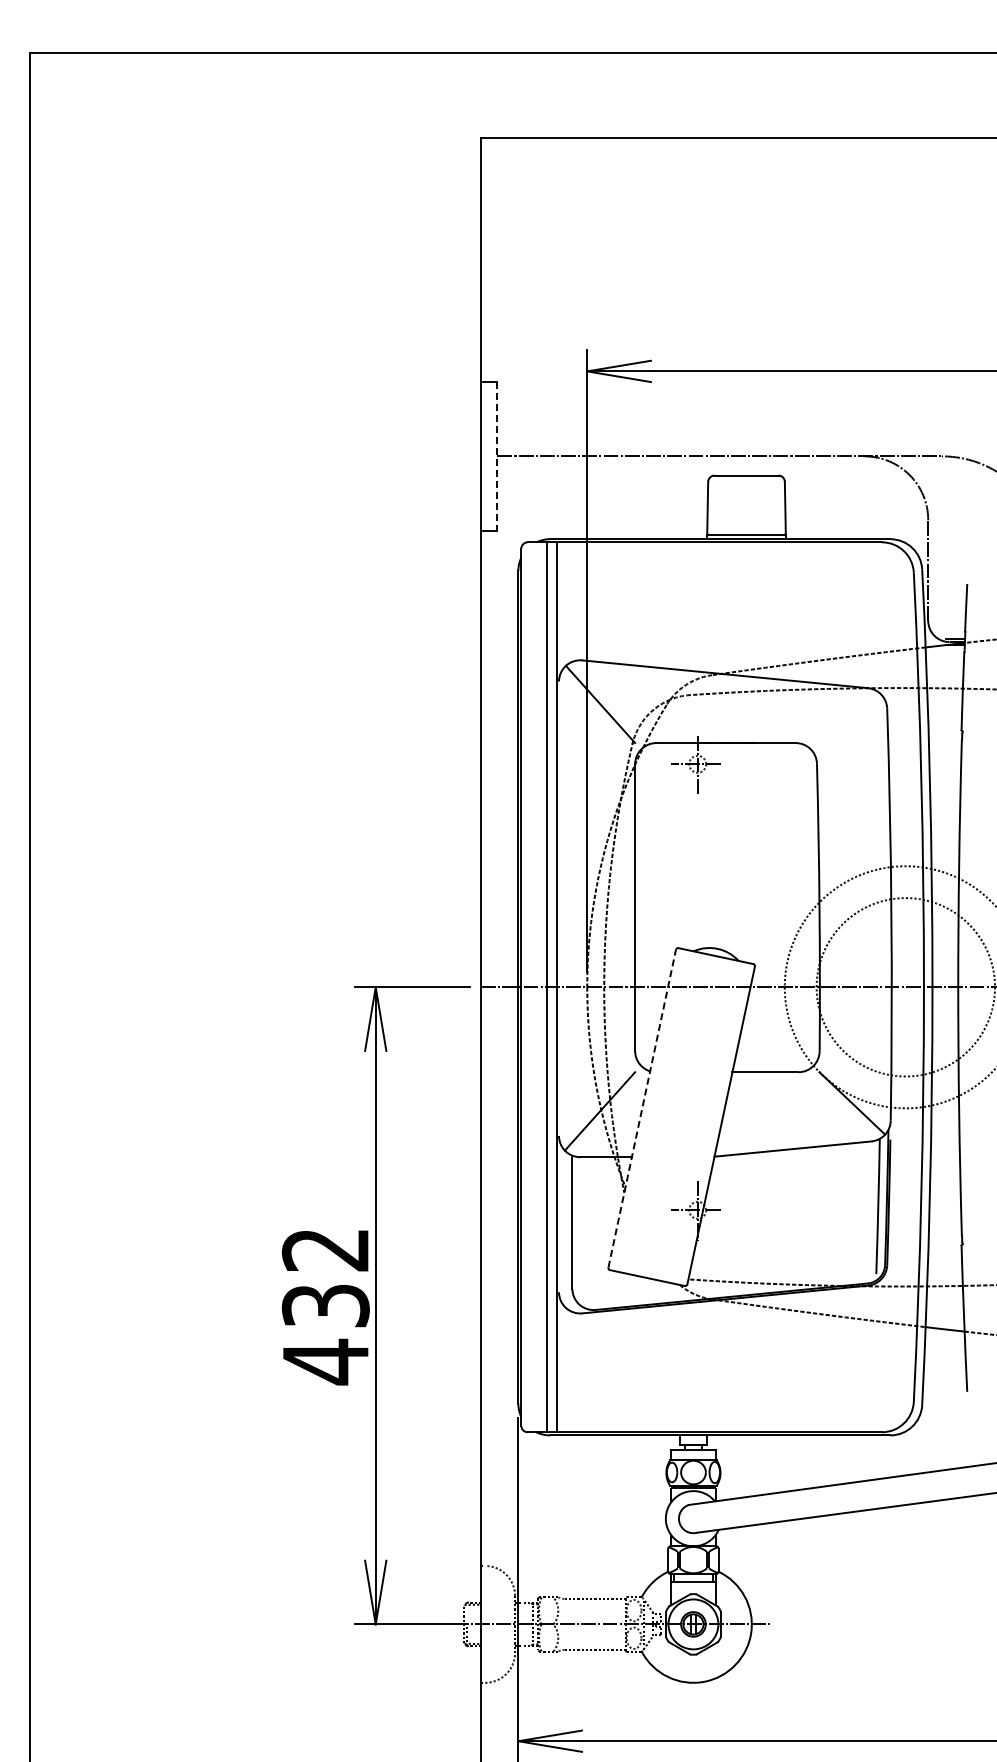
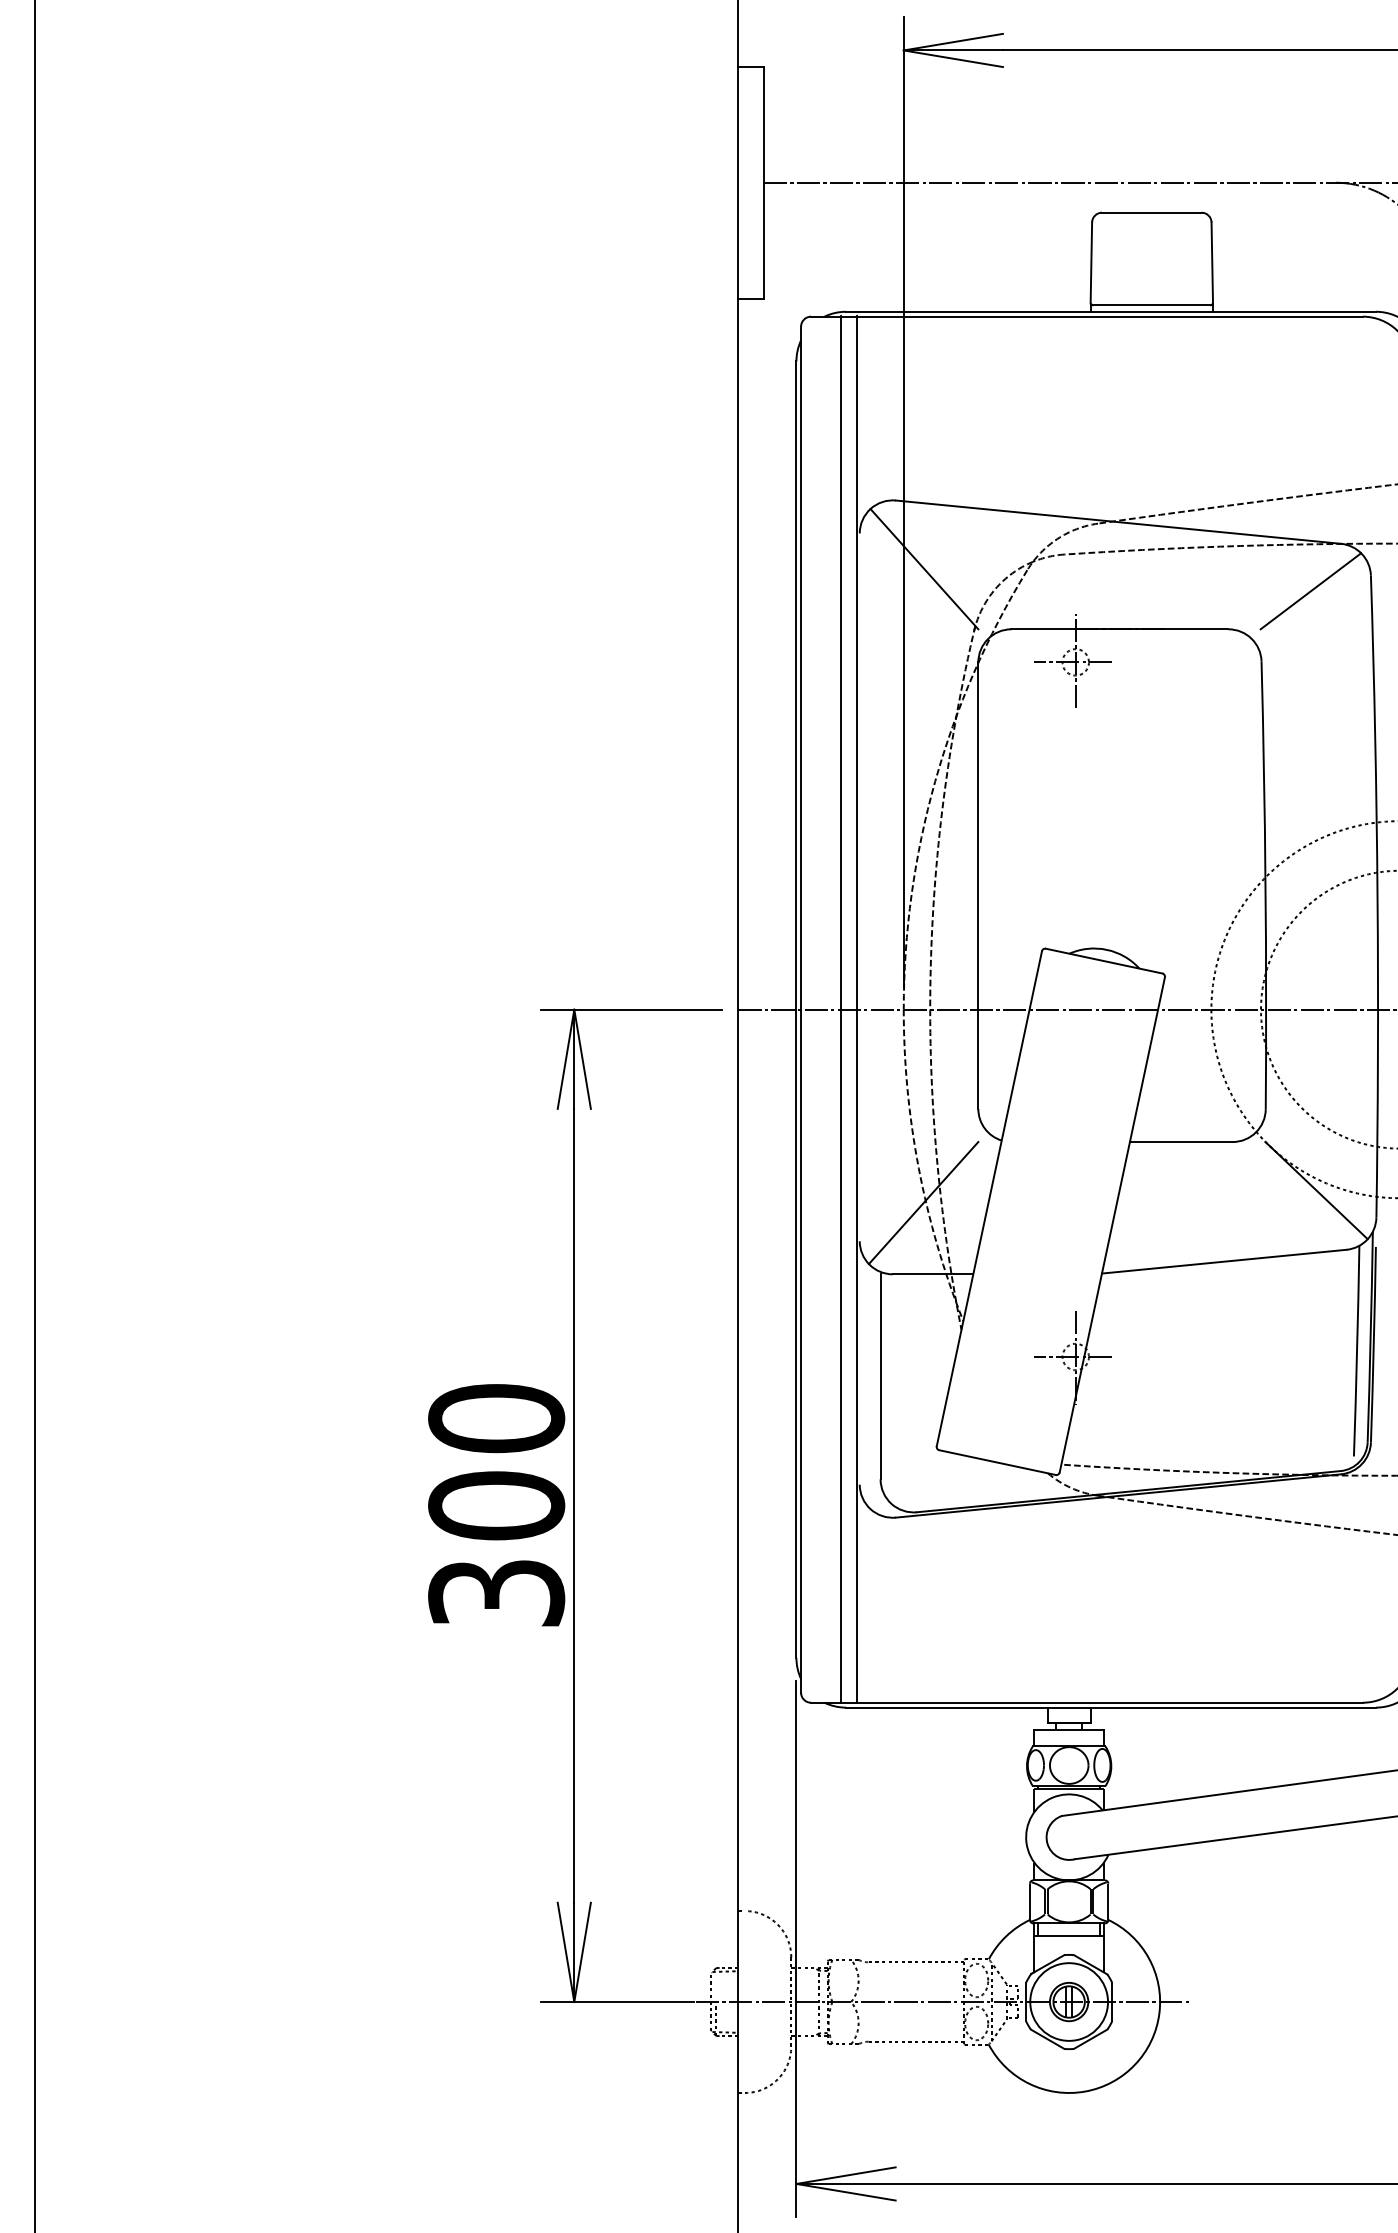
line: (497, 456) -> (763, 182), dashed -> solid
line: (848, 718) -> (1310, 591), added
line: (642, 1108) -> (989, 1198), dashed -> solid
text: (325, 1306) -> (496, 1506), 432 -> 300

